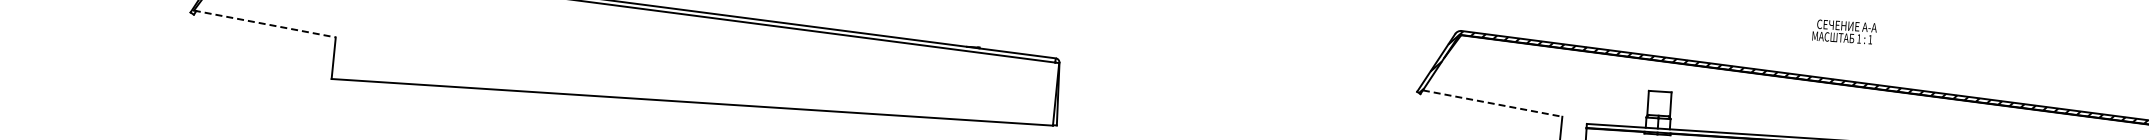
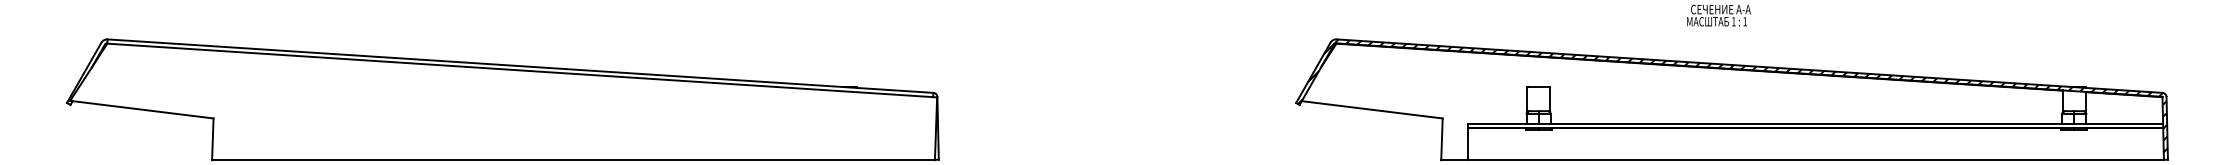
line: (265, 23) -> (142, 109), dashed -> solid
line: (1492, 103) -> (1372, 109), dashed -> solid

